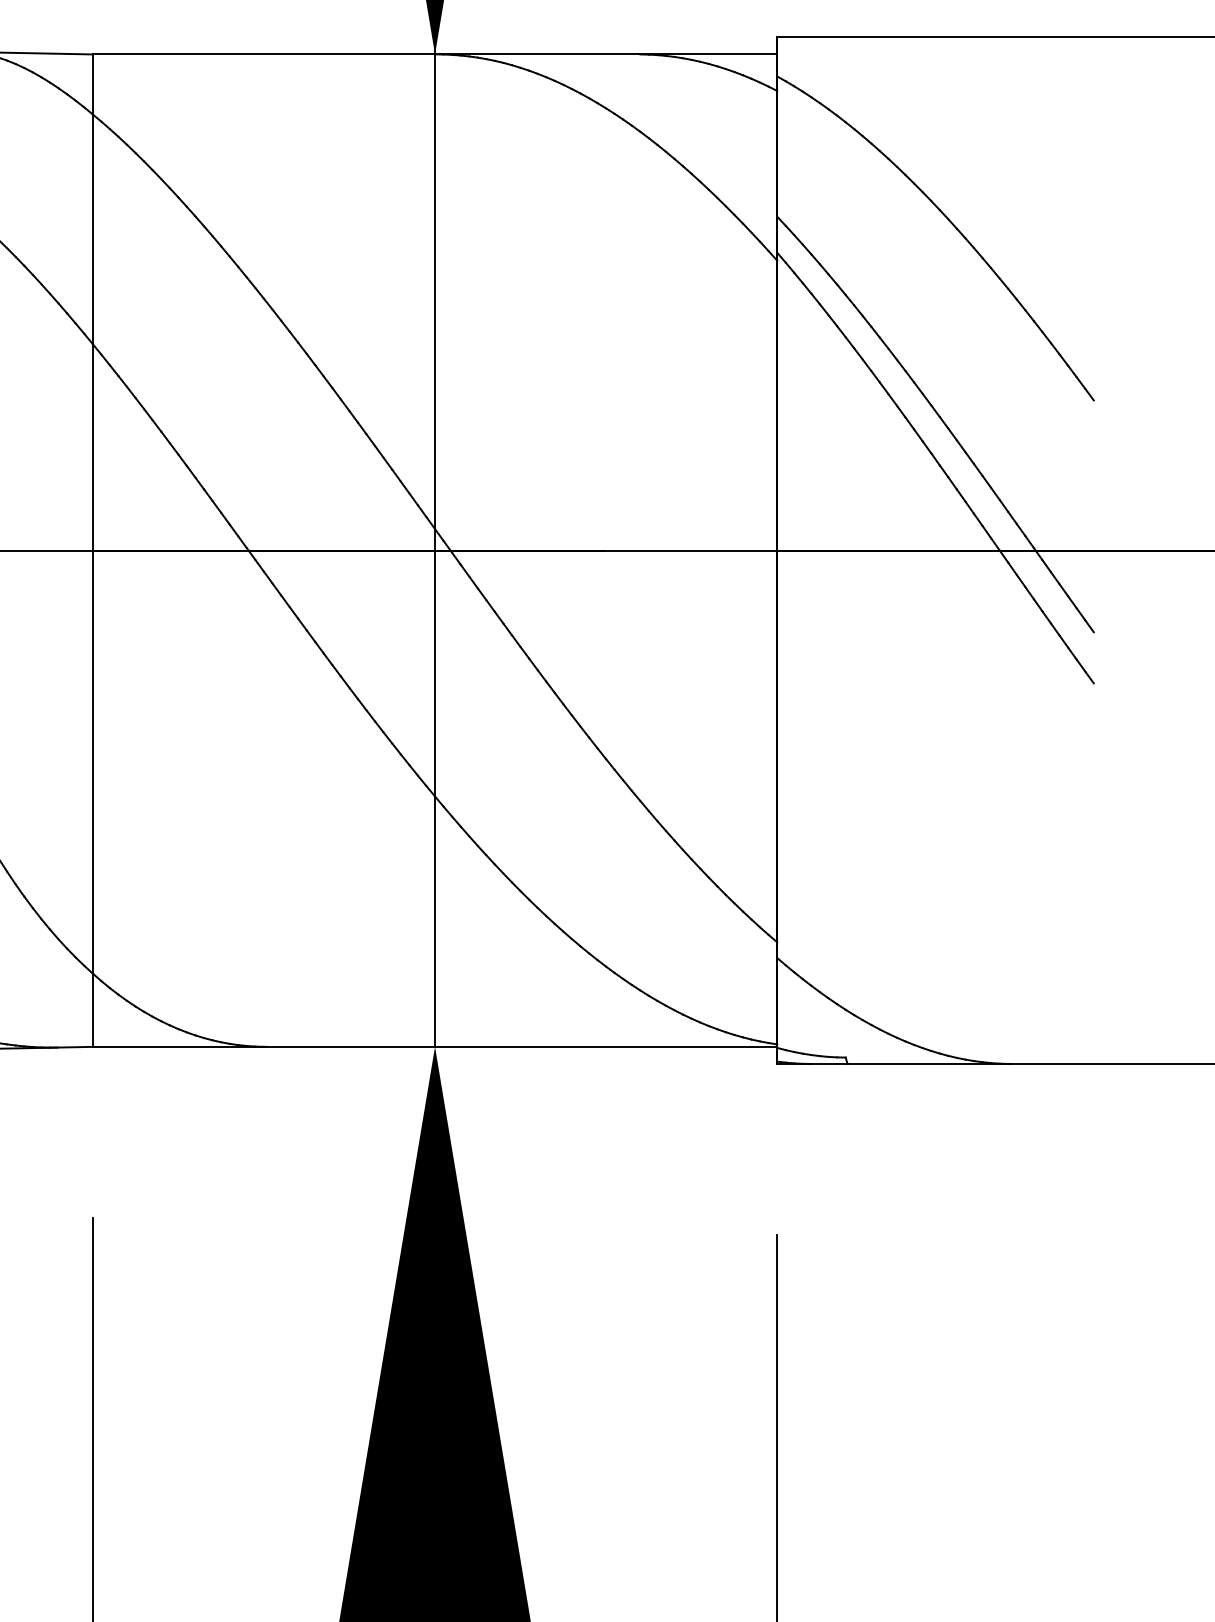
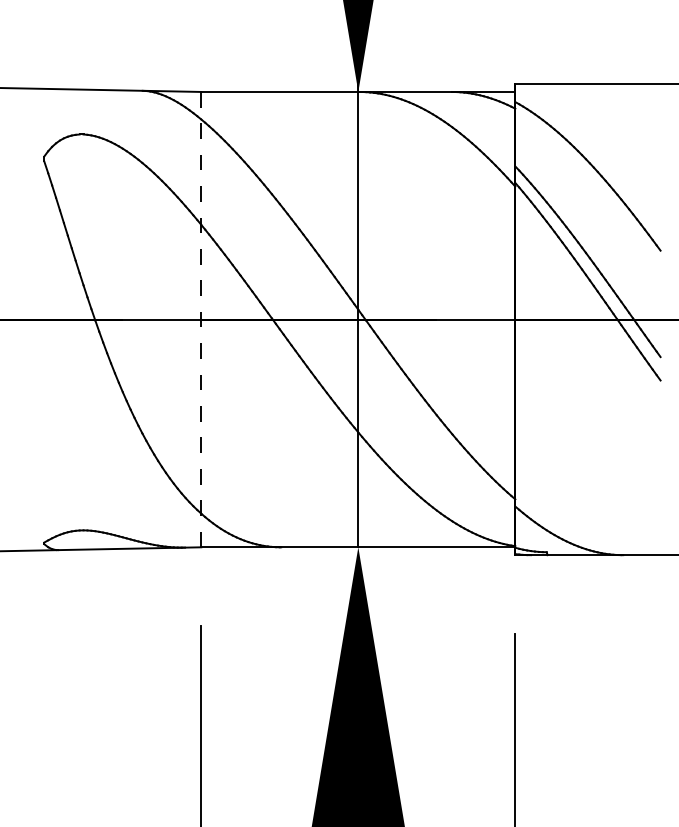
line: (93, 550) -> (201, 319), solid -> dashed

